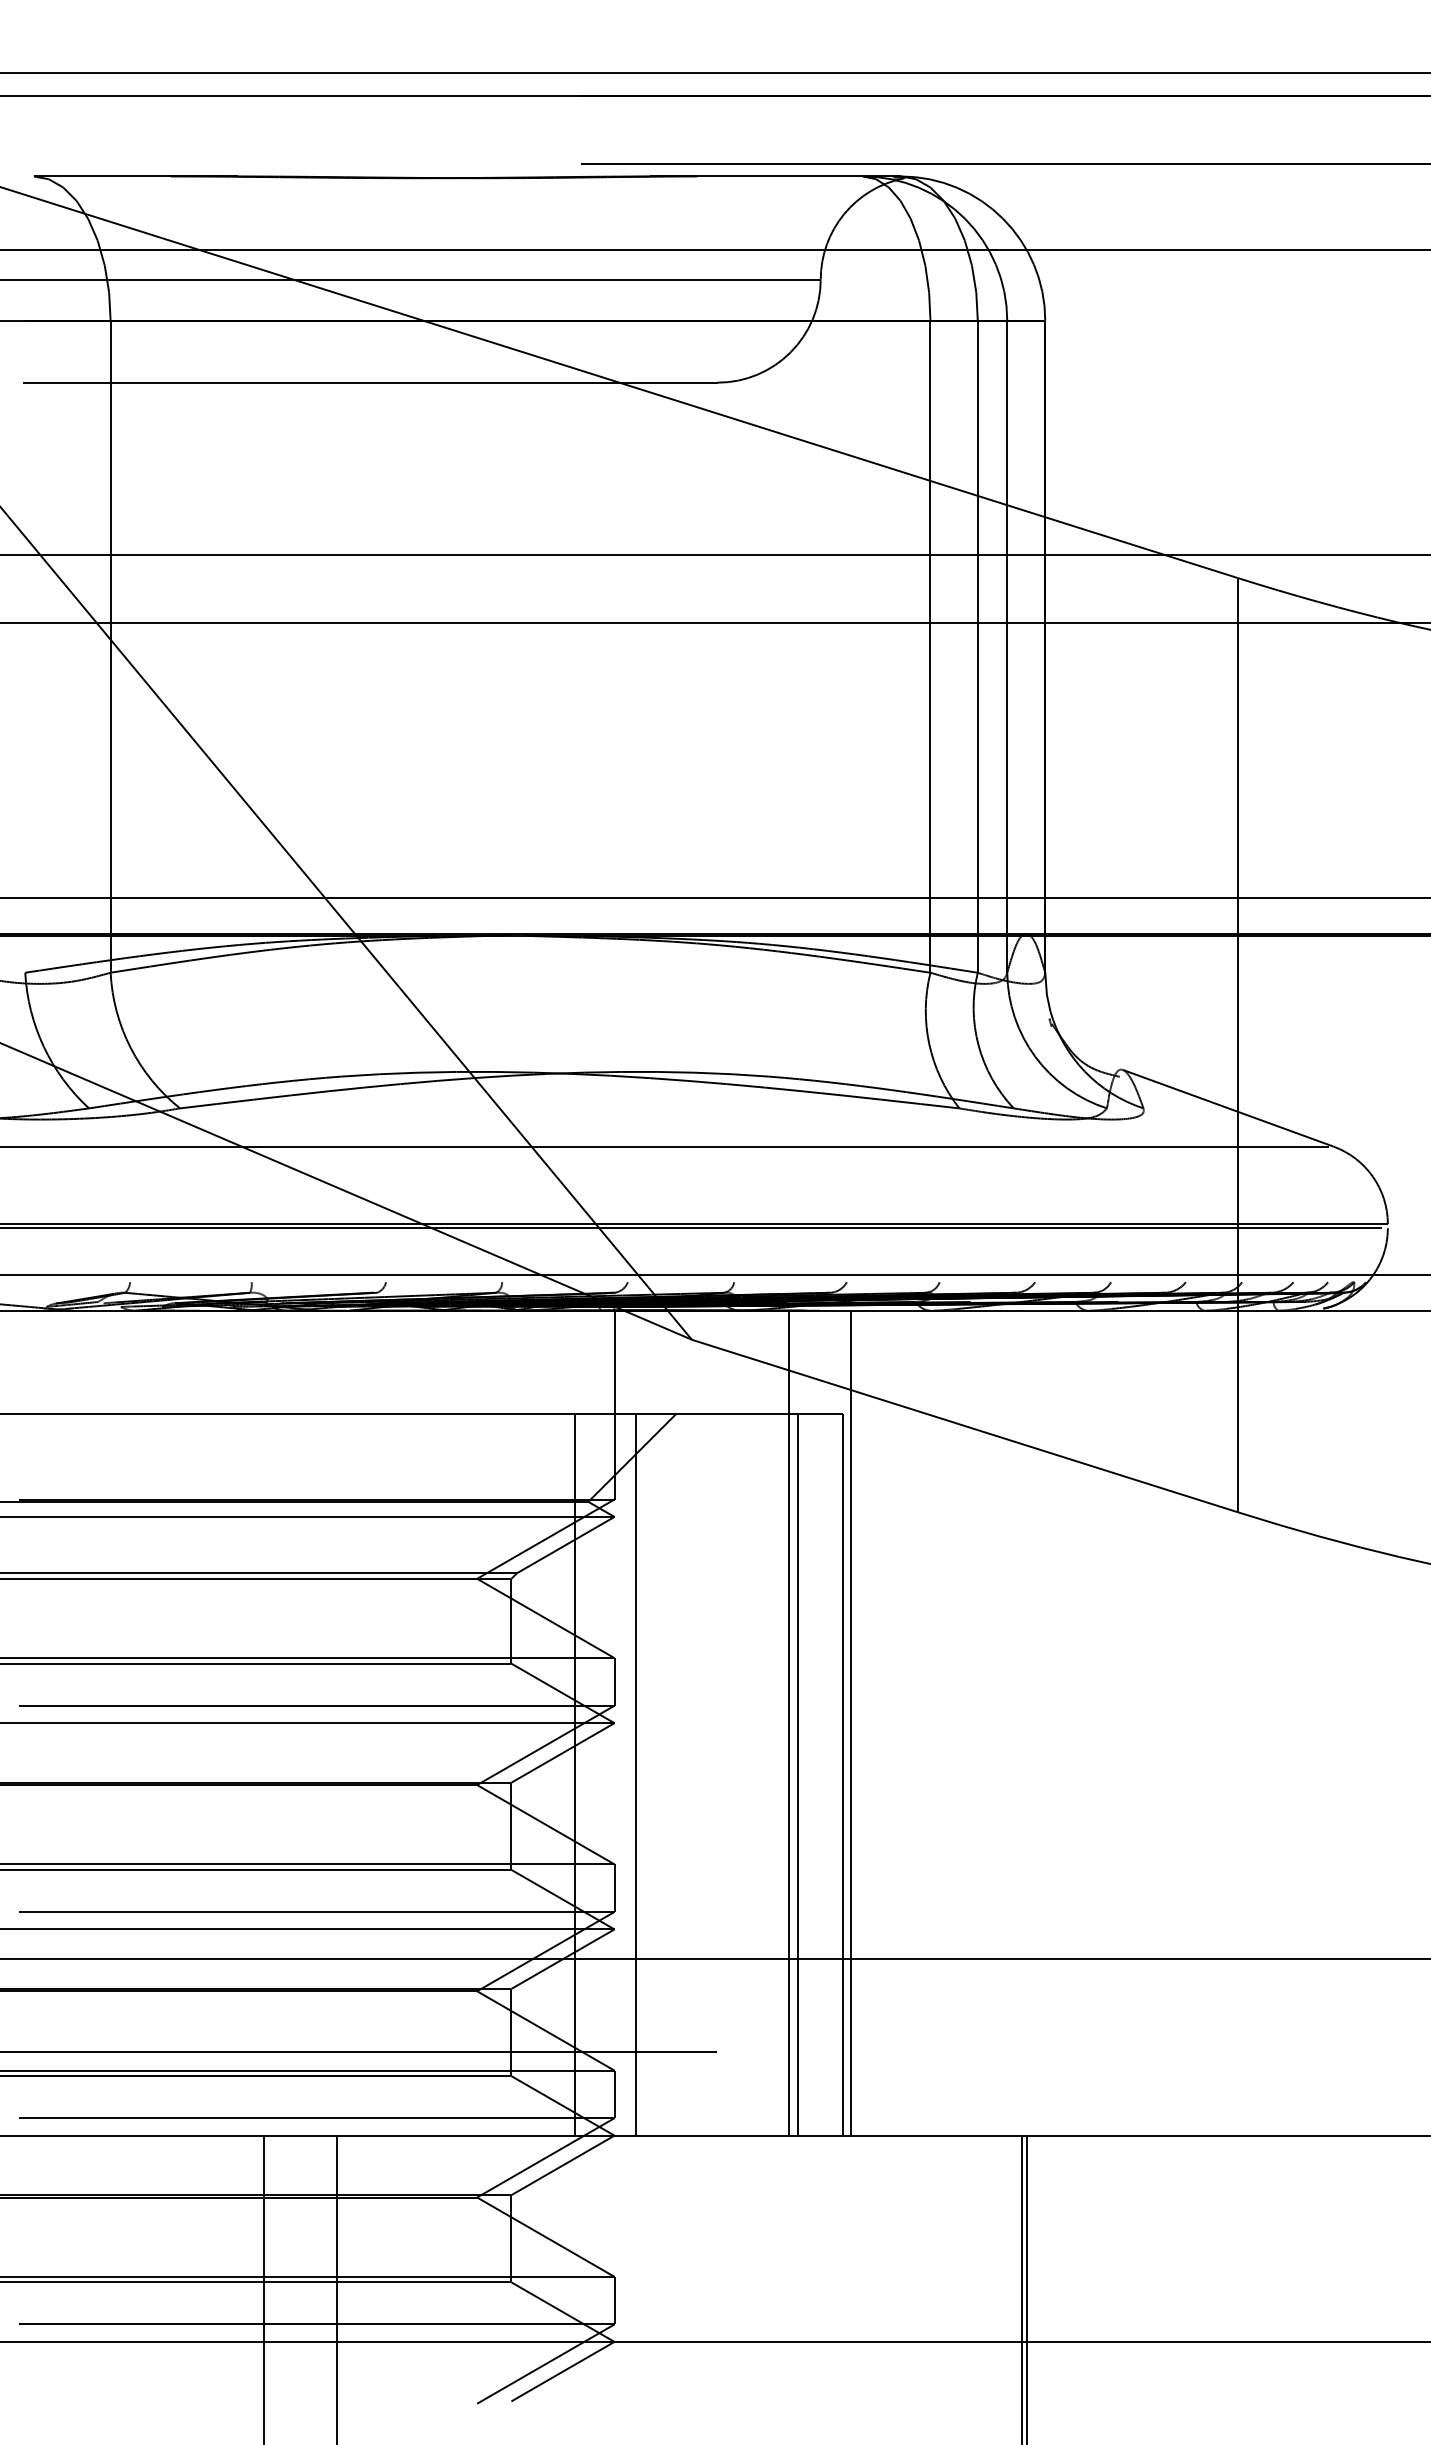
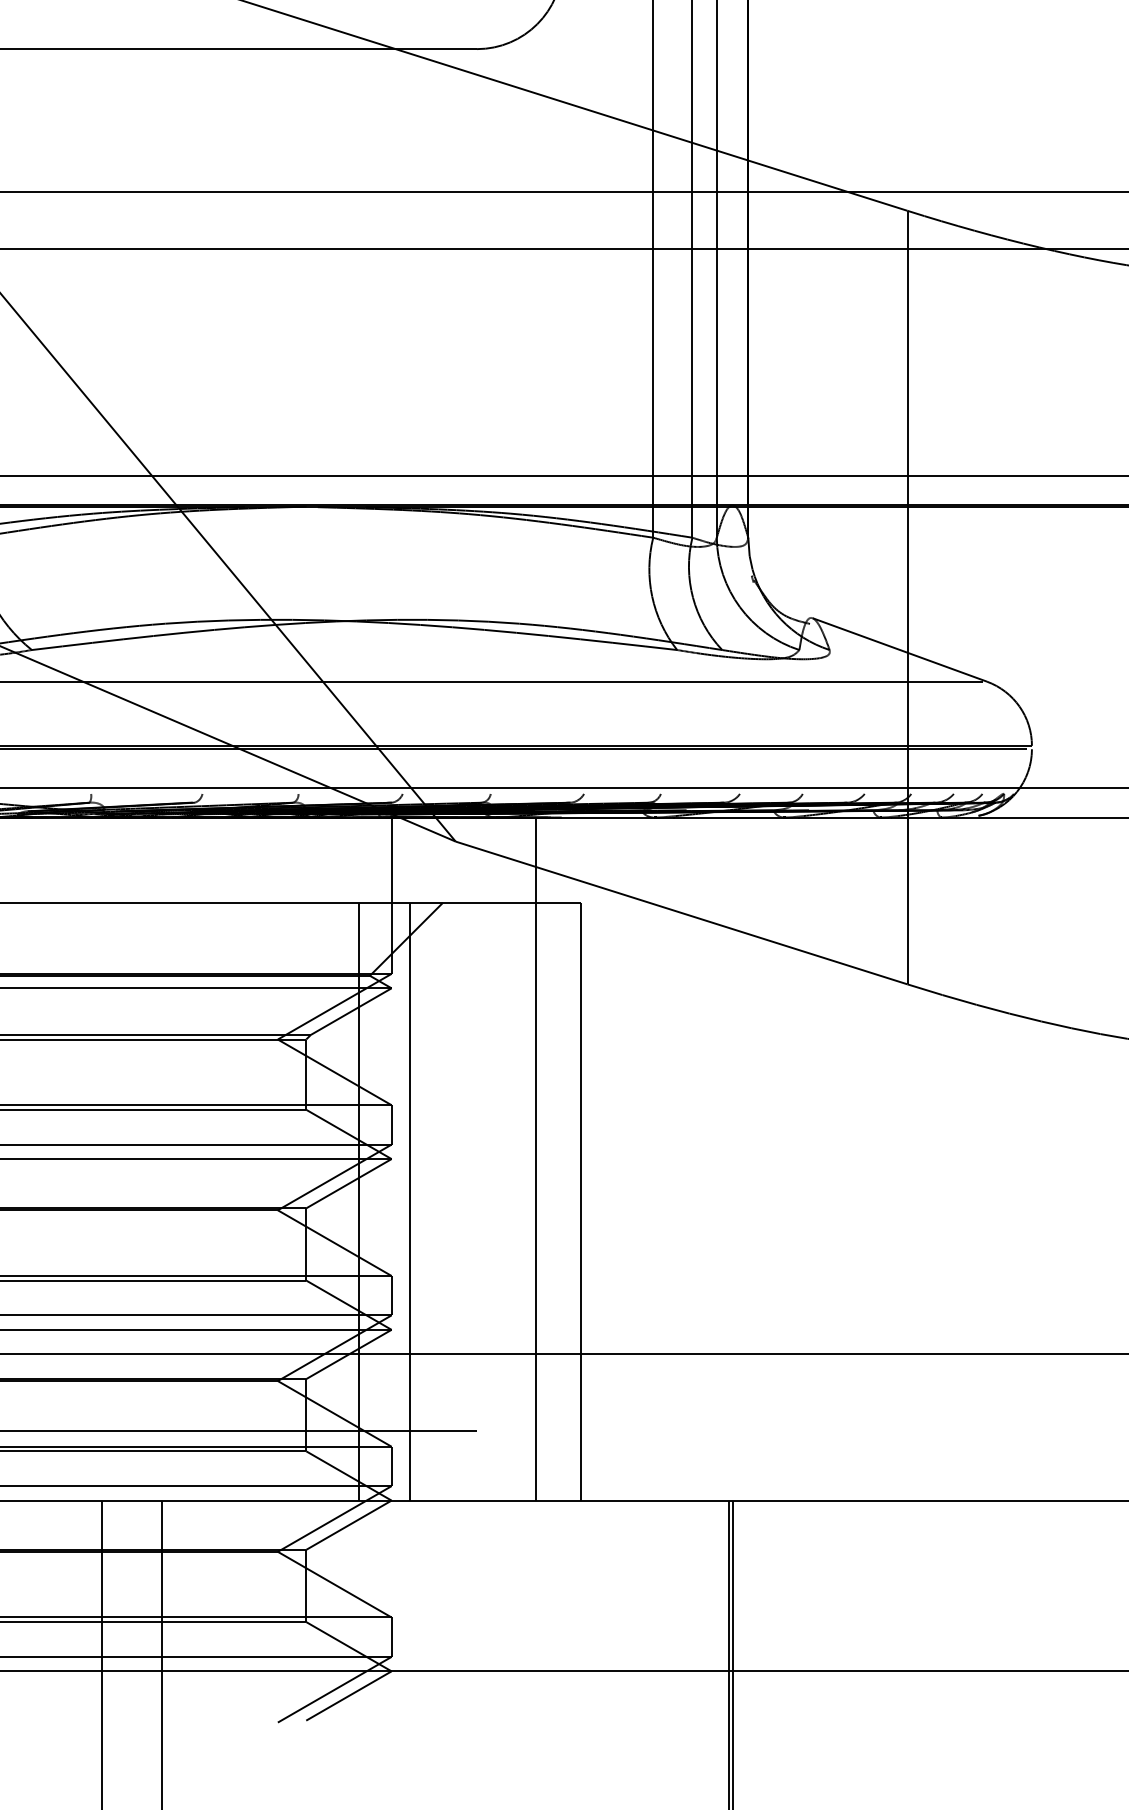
line: (850, 1722) -> (587, 1158), removed
line: (797, 1774) -> (543, 1201), removed

